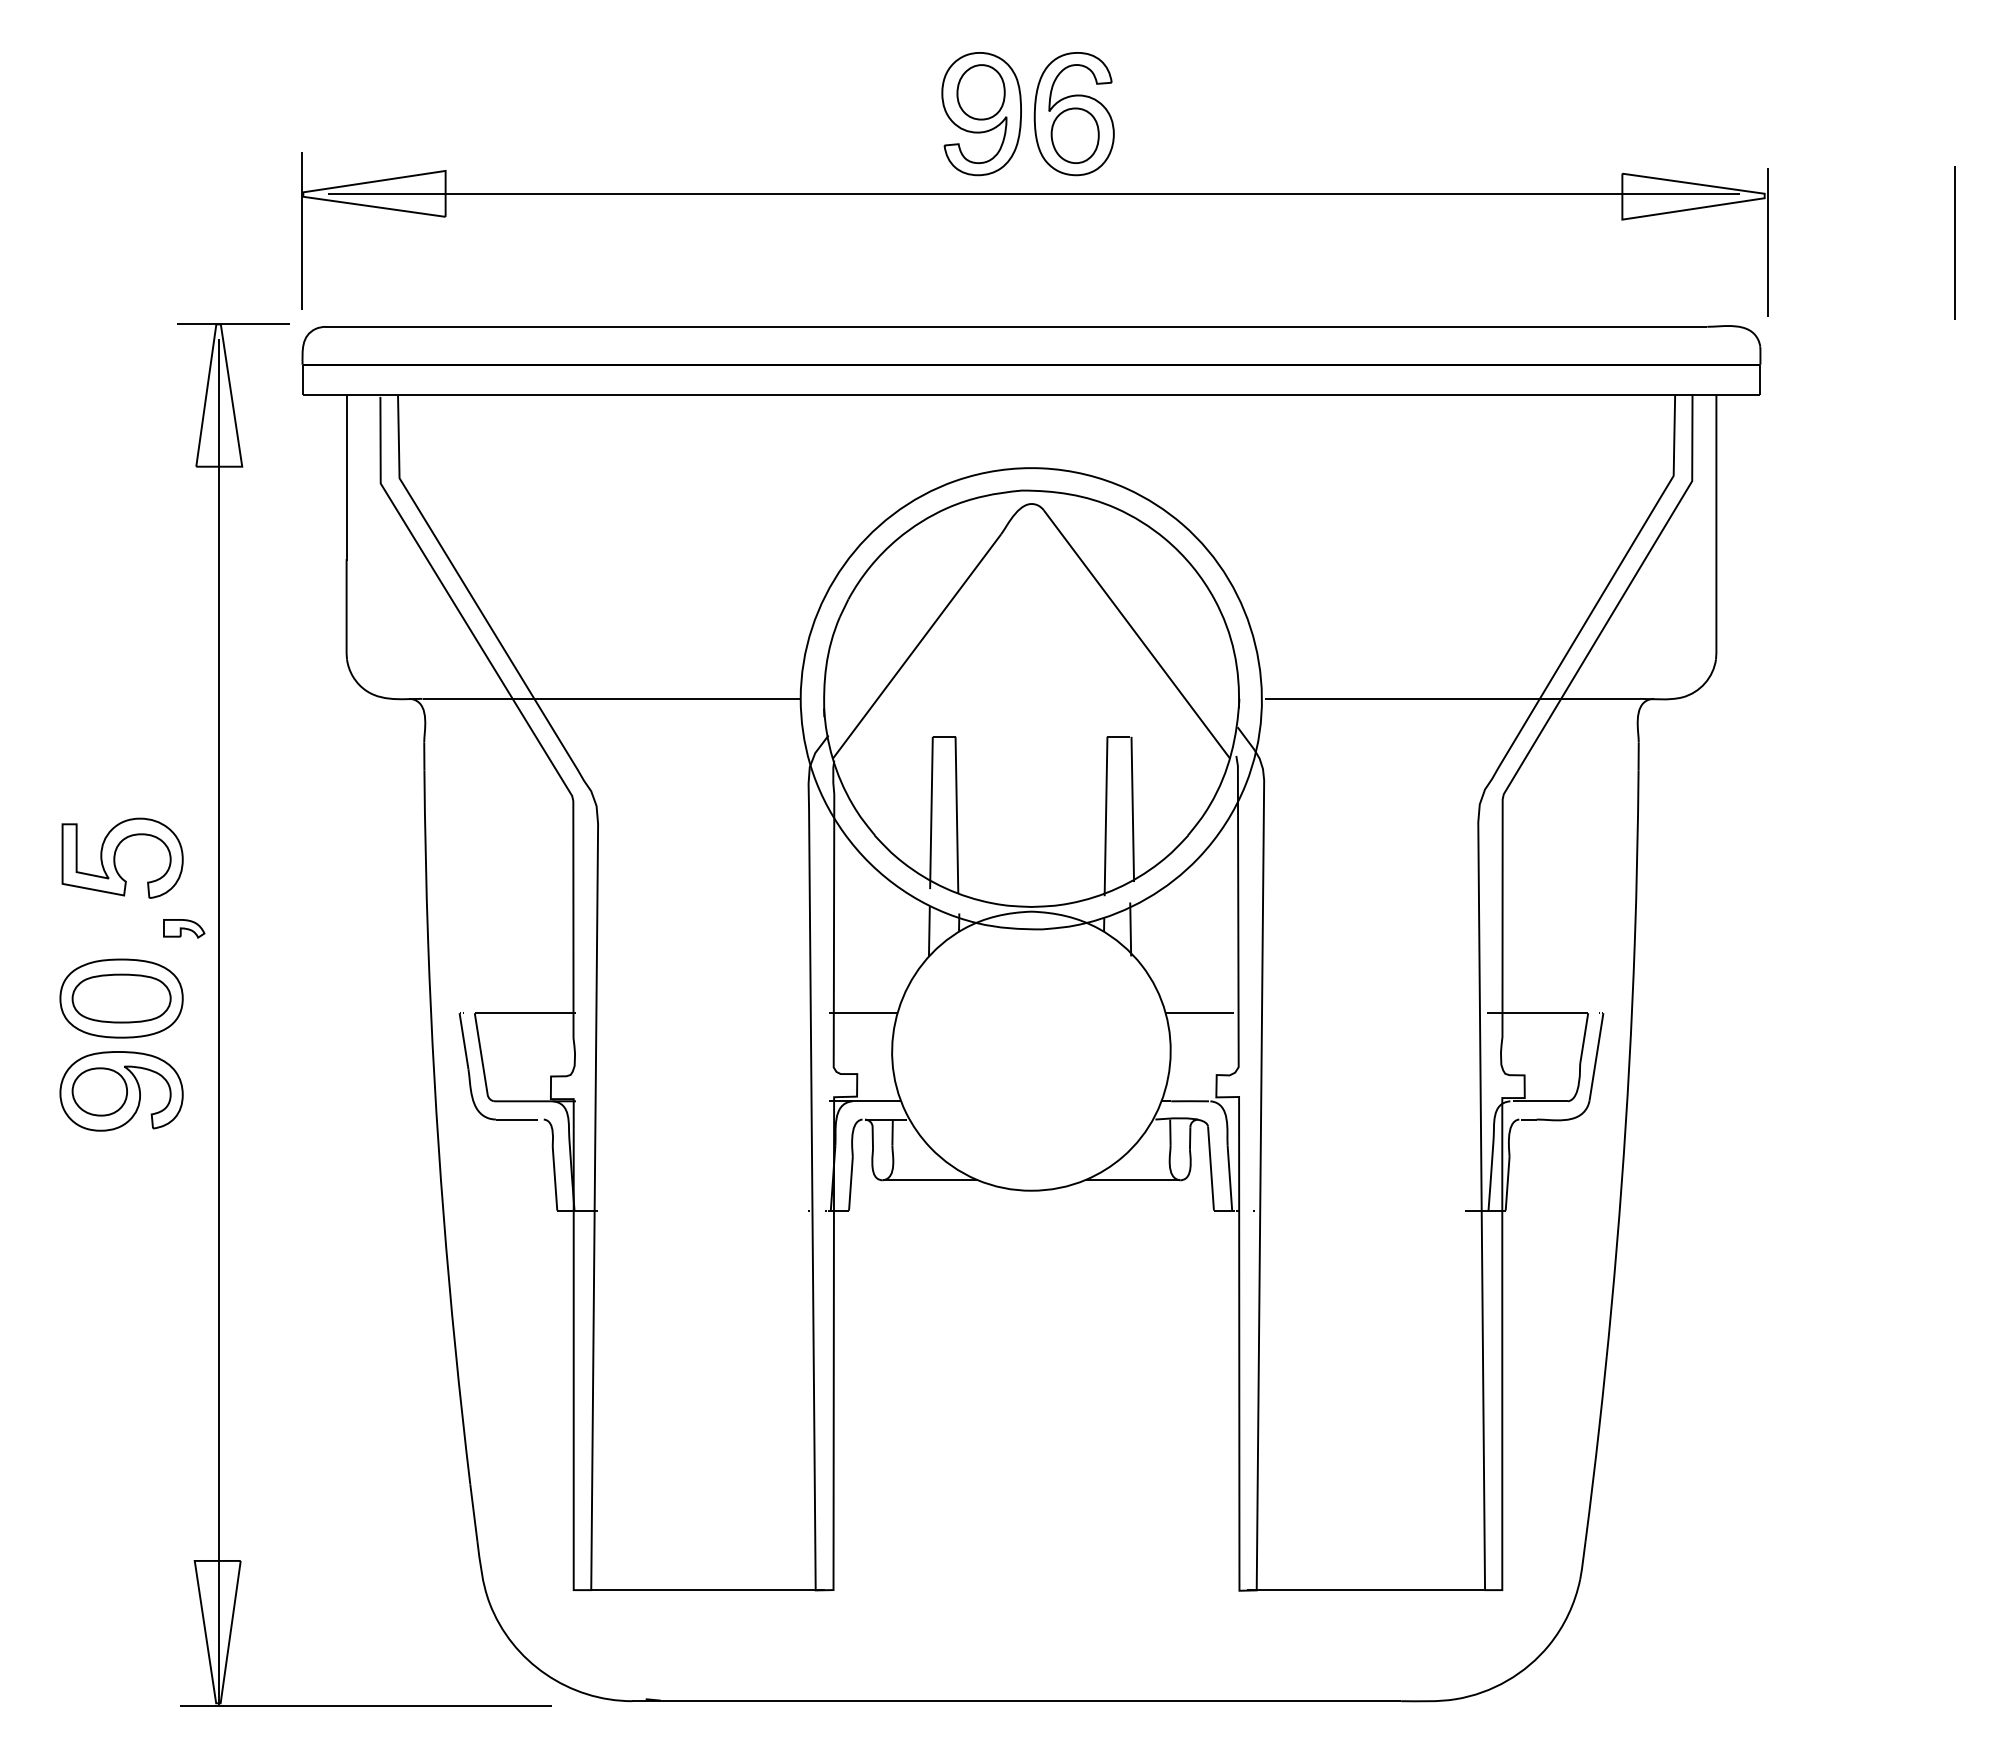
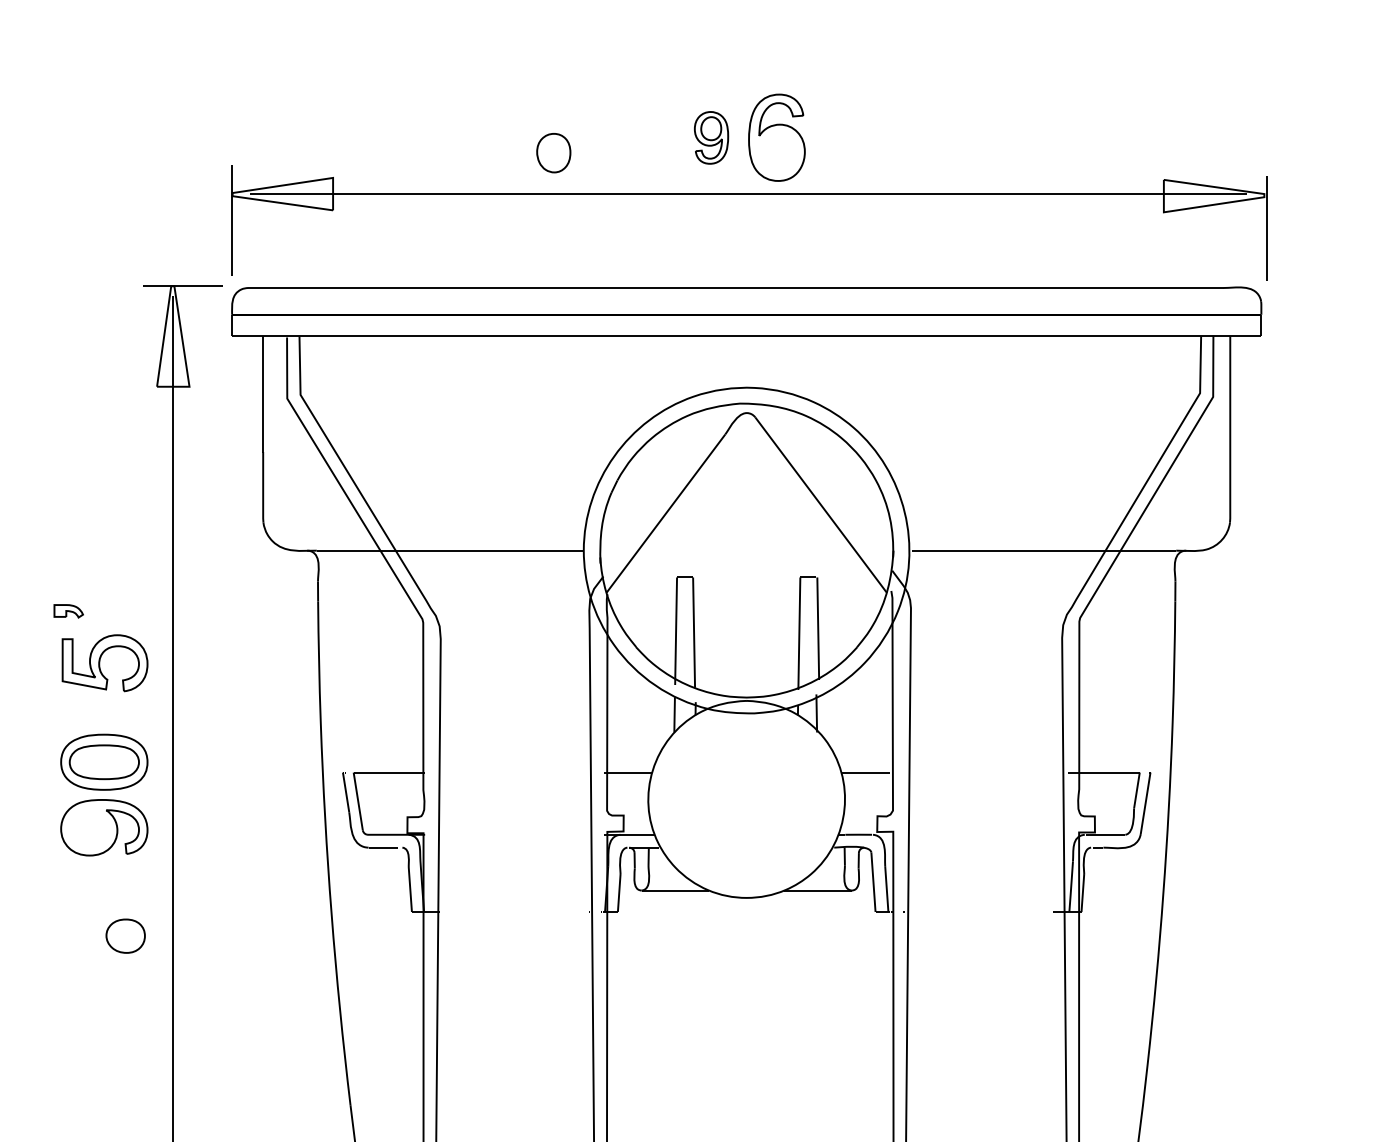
part: (981, 114) -> (711, 138), size x0.6
part: (1074, 135) -> (553, 152), moved
part: (184, 928) -> (68, 611), moved
part: (99, 1091) -> (125, 935), moved

